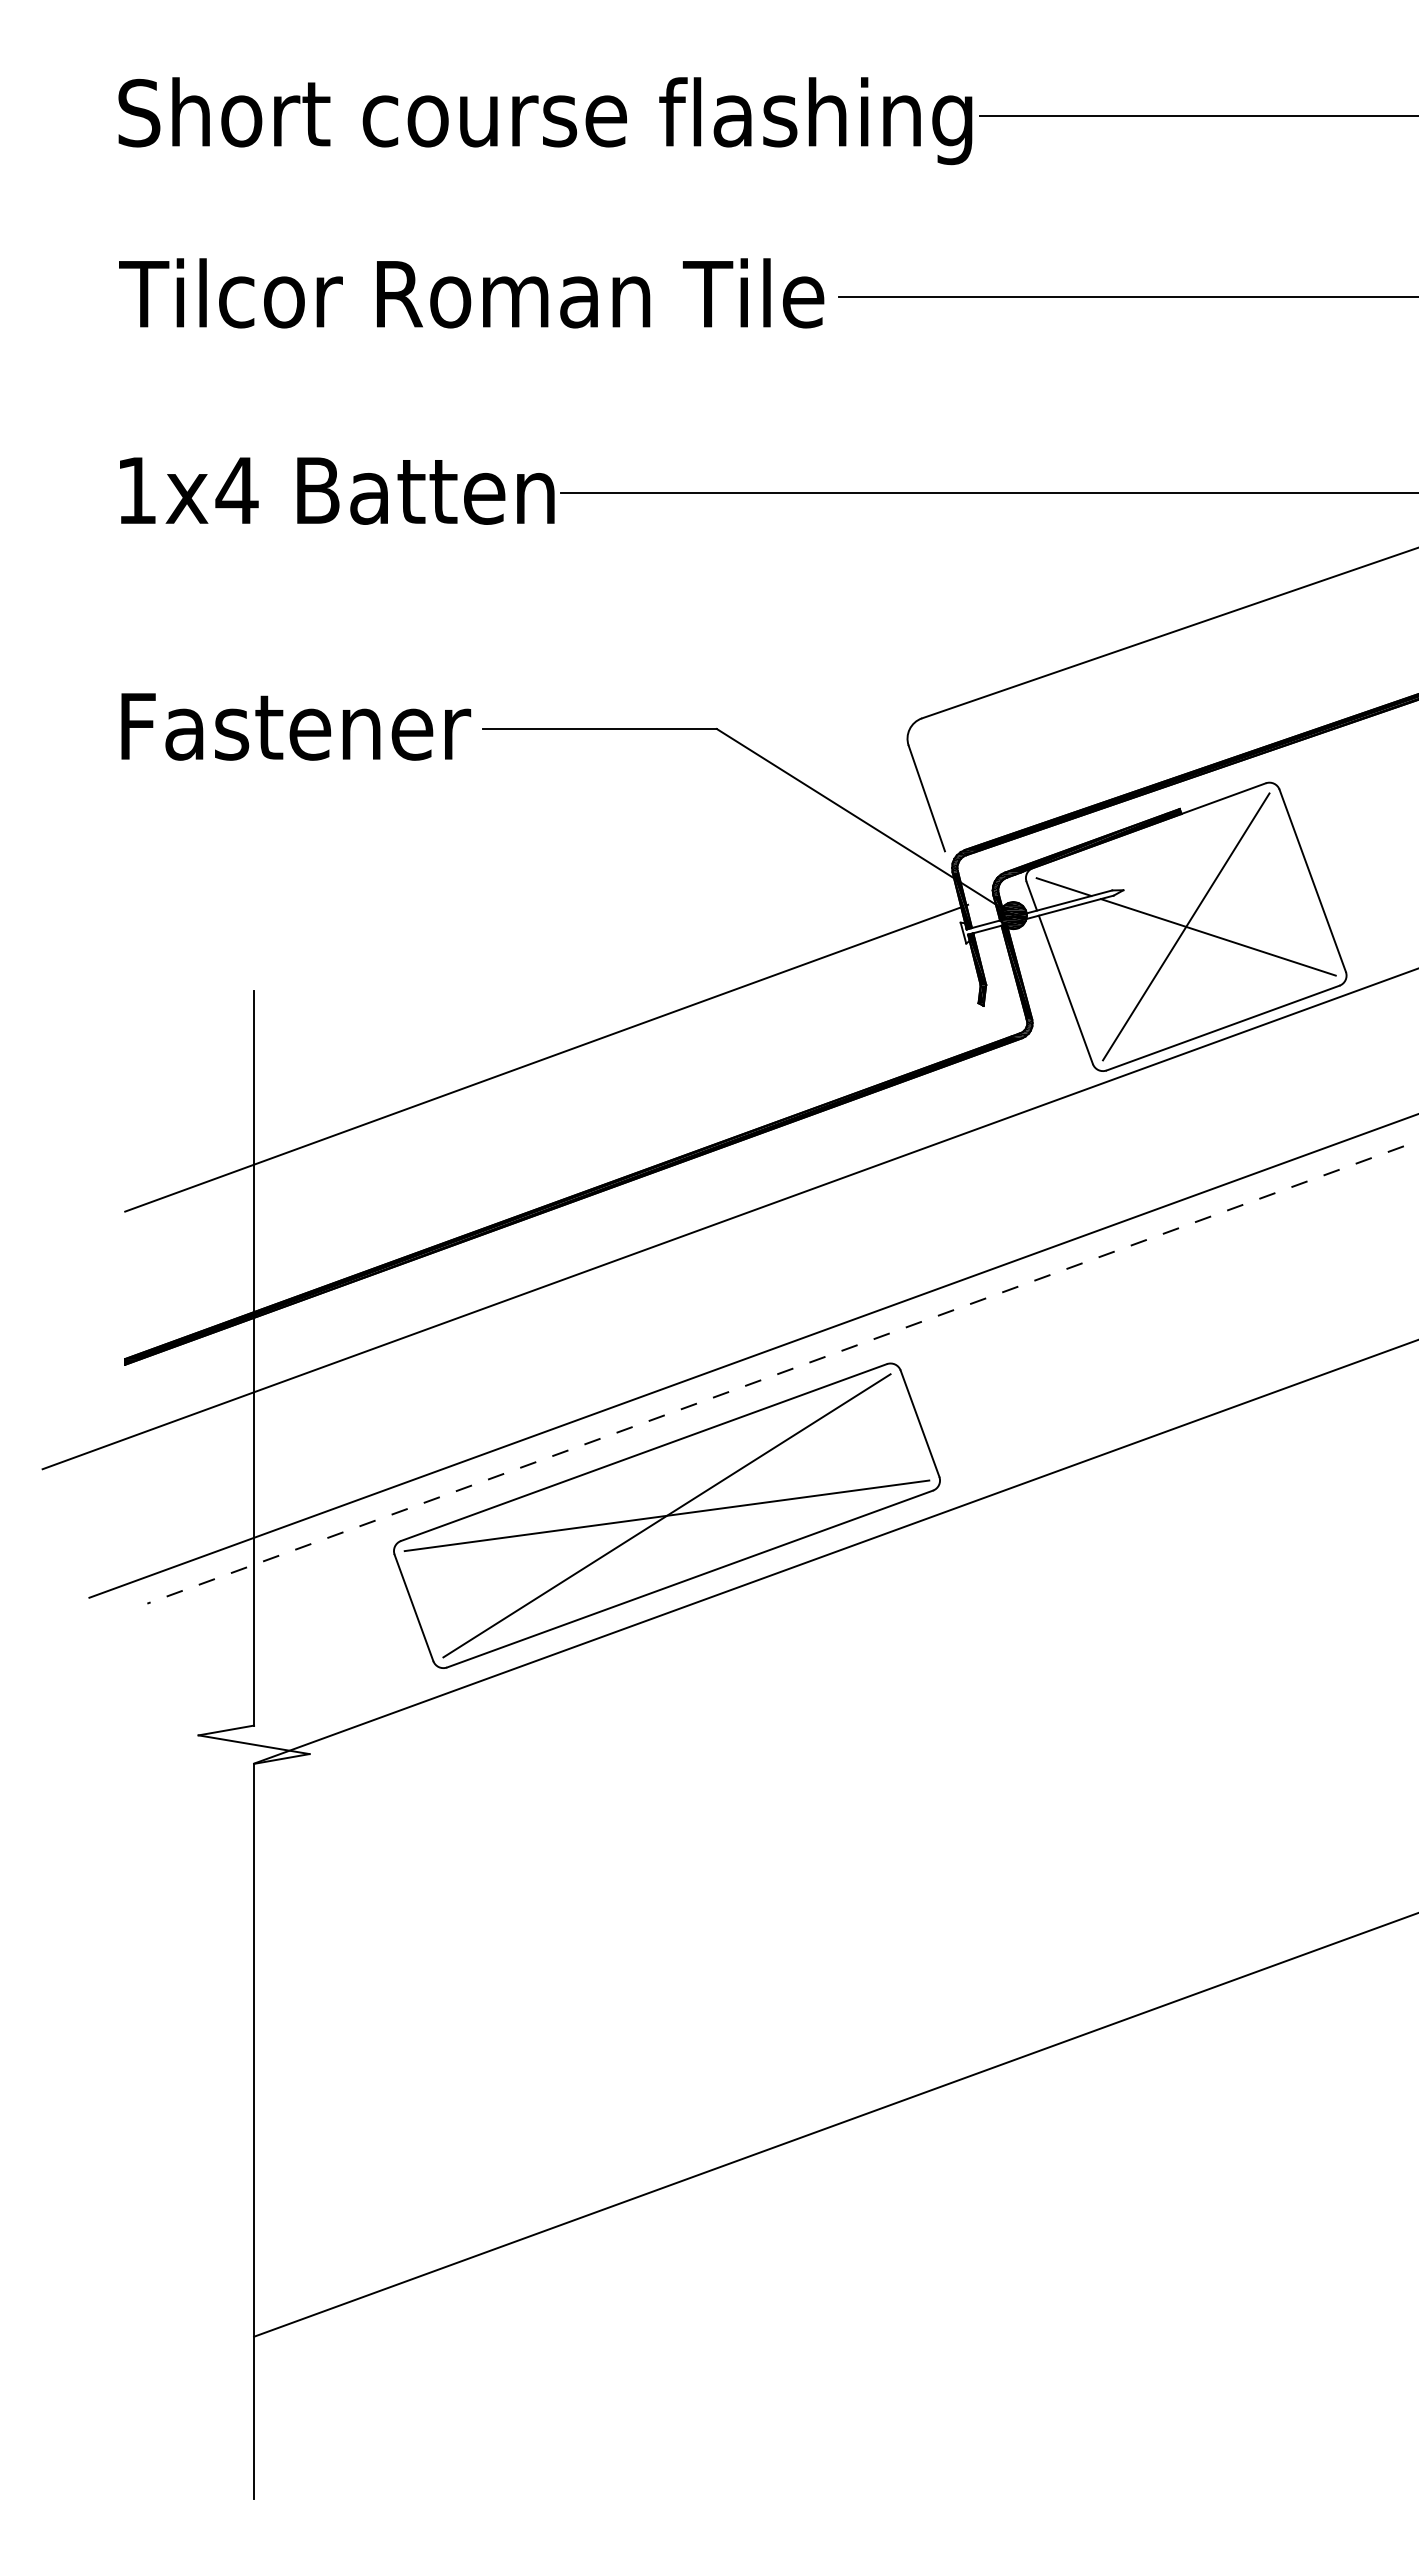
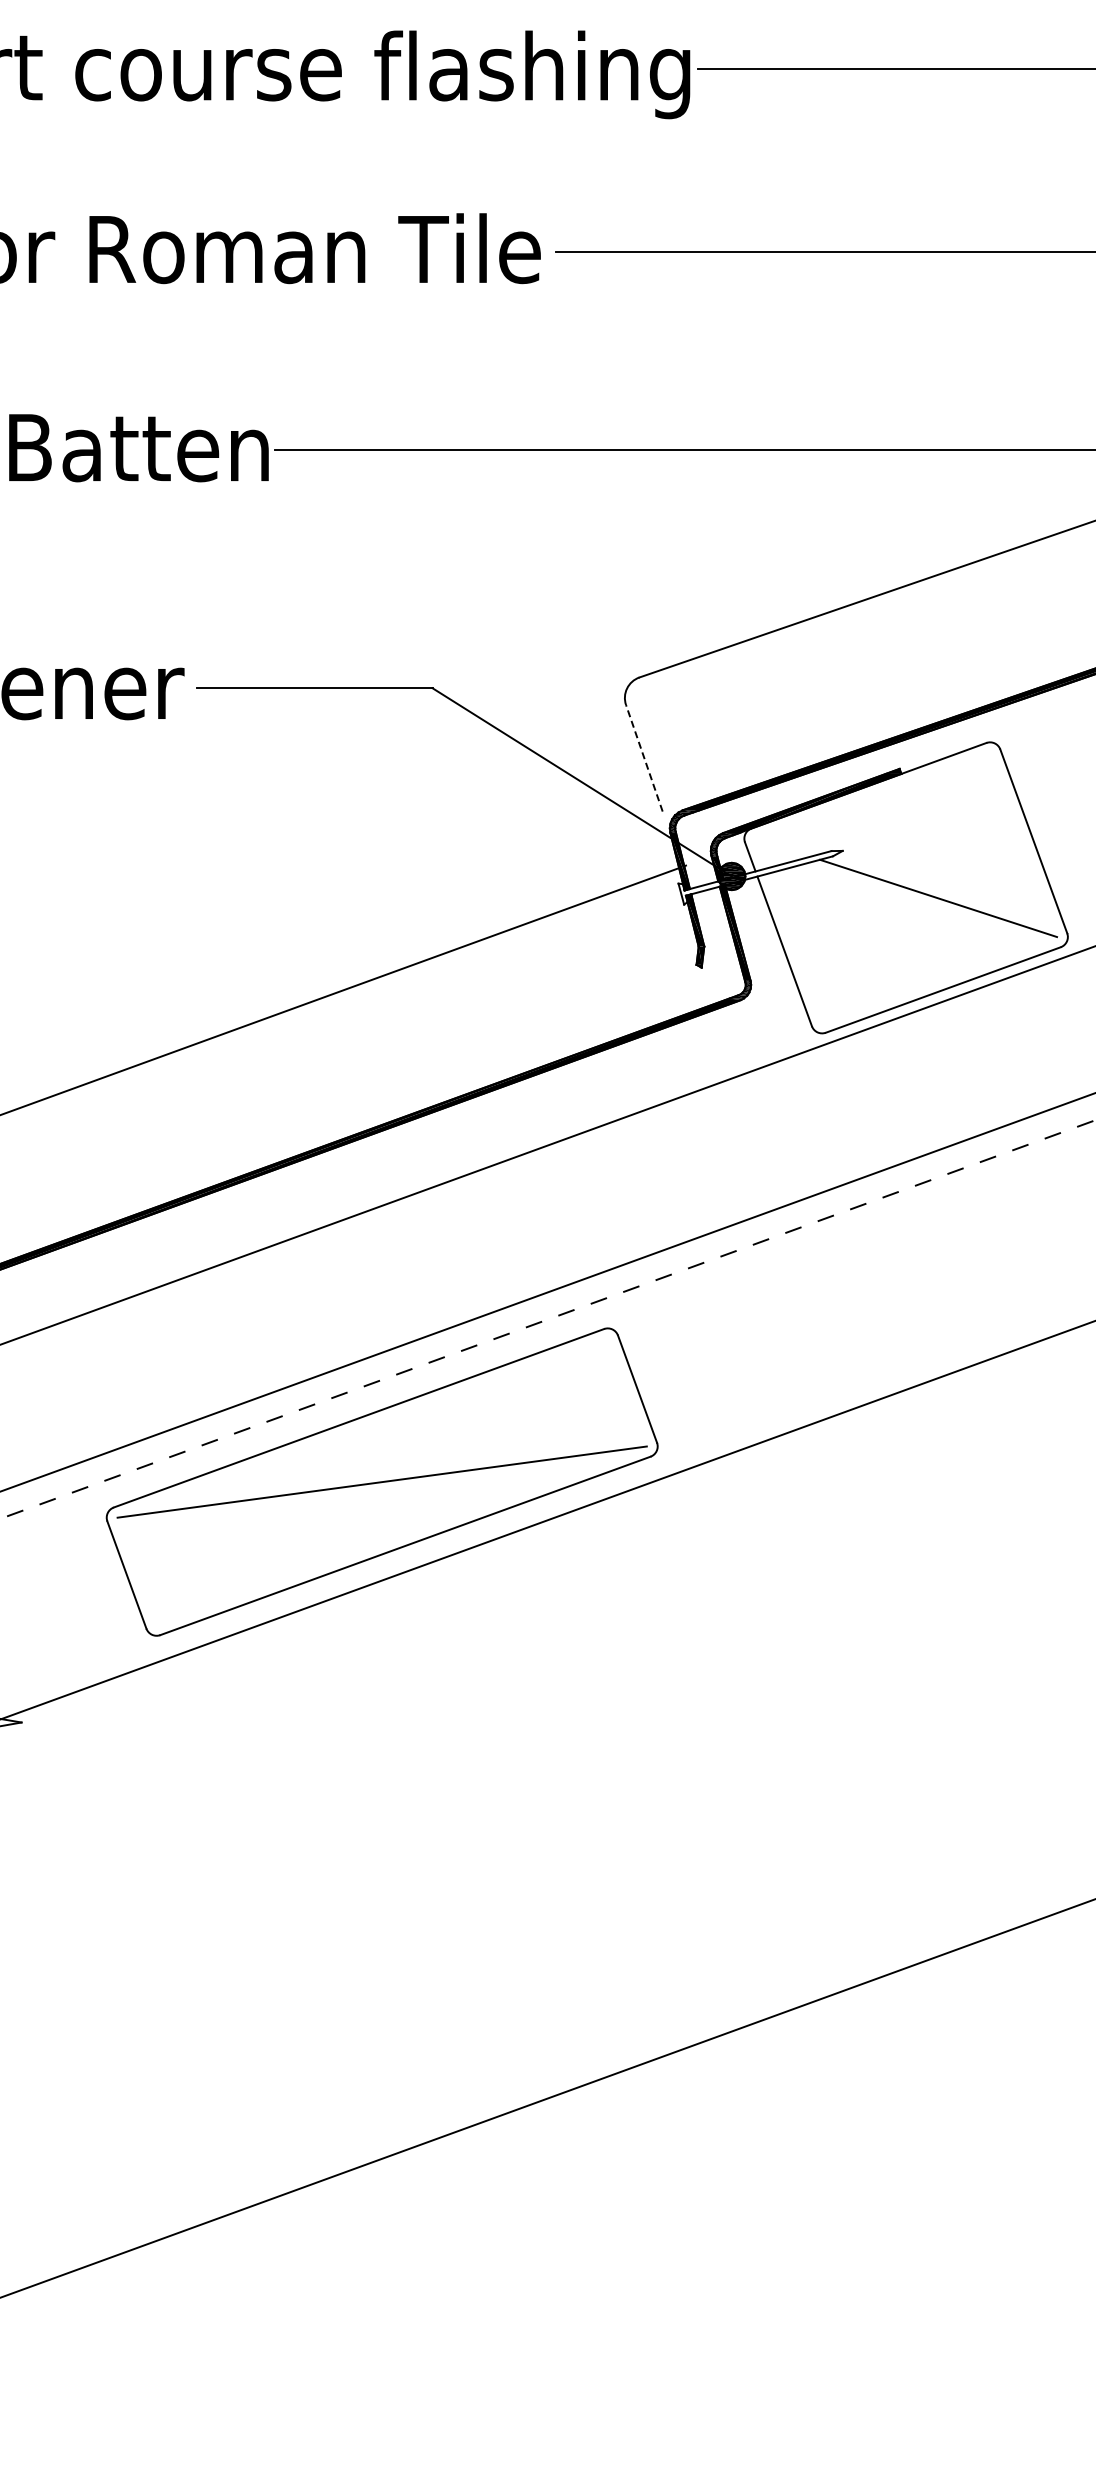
line: (926, 798) -> (644, 758), solid -> dashed
line: (1063, 887) -> (782, 848), removed
line: (1186, 926) -> (906, 887), removed
line: (666, 1515) -> (381, 1481), removed

